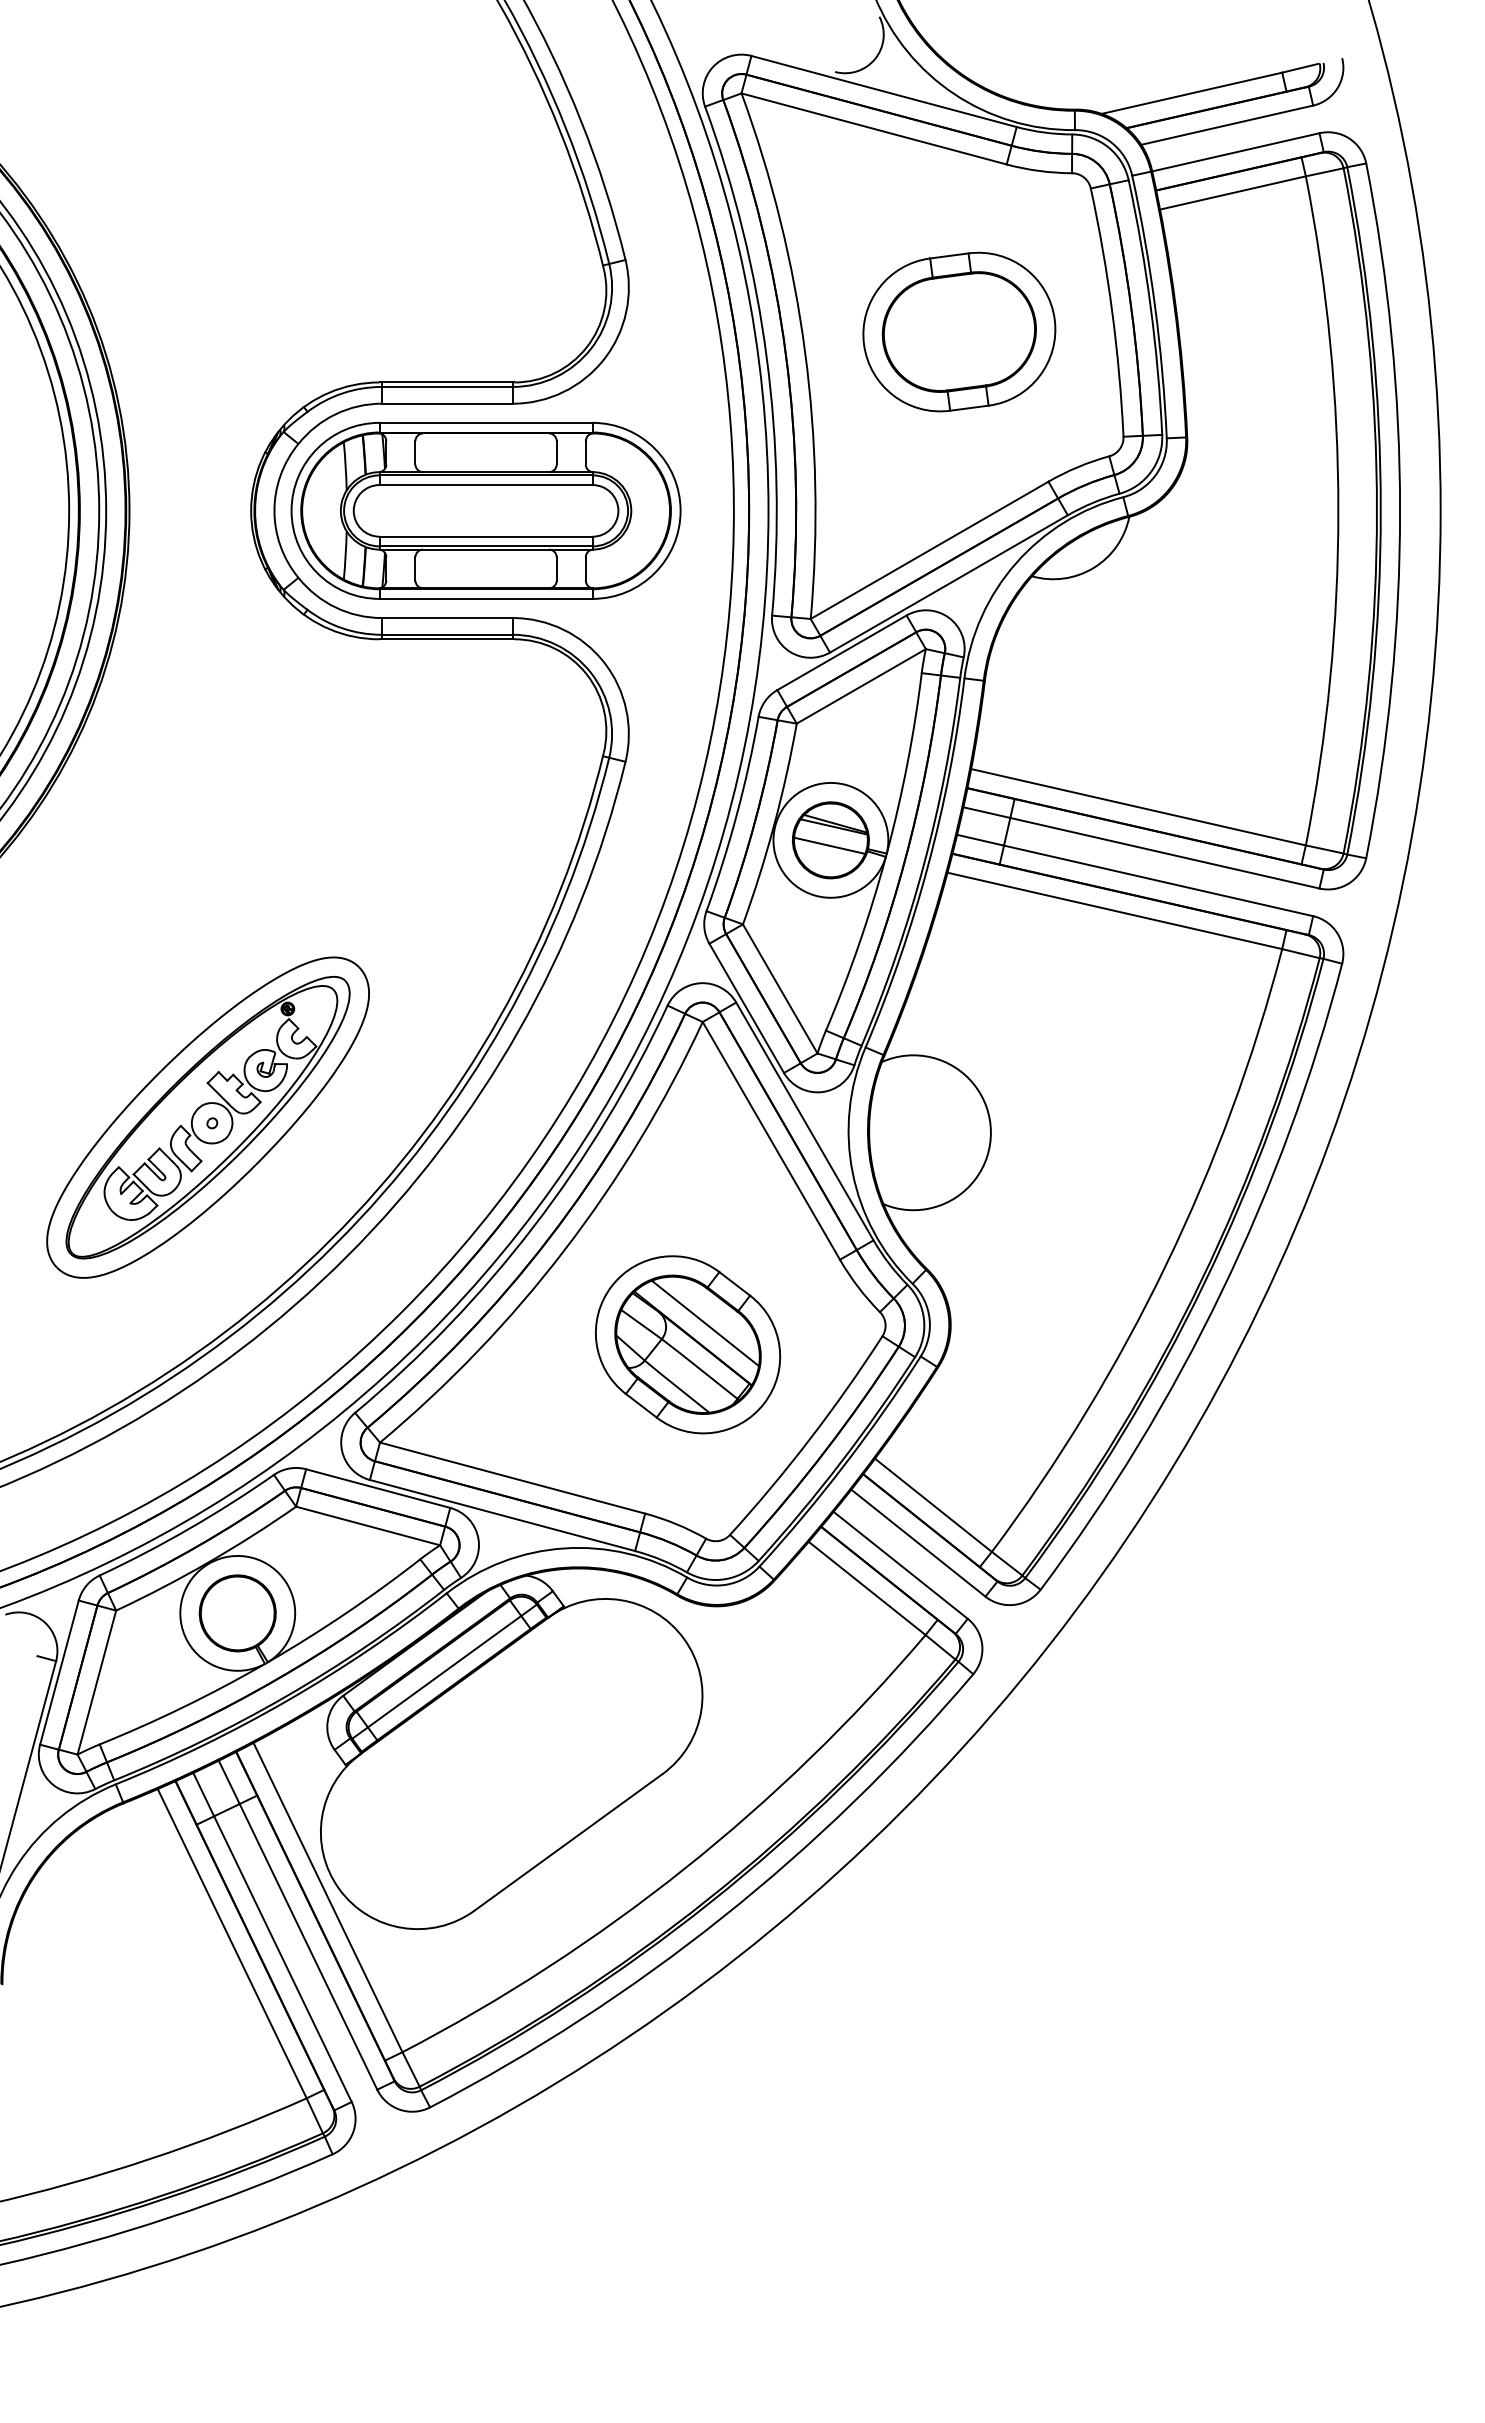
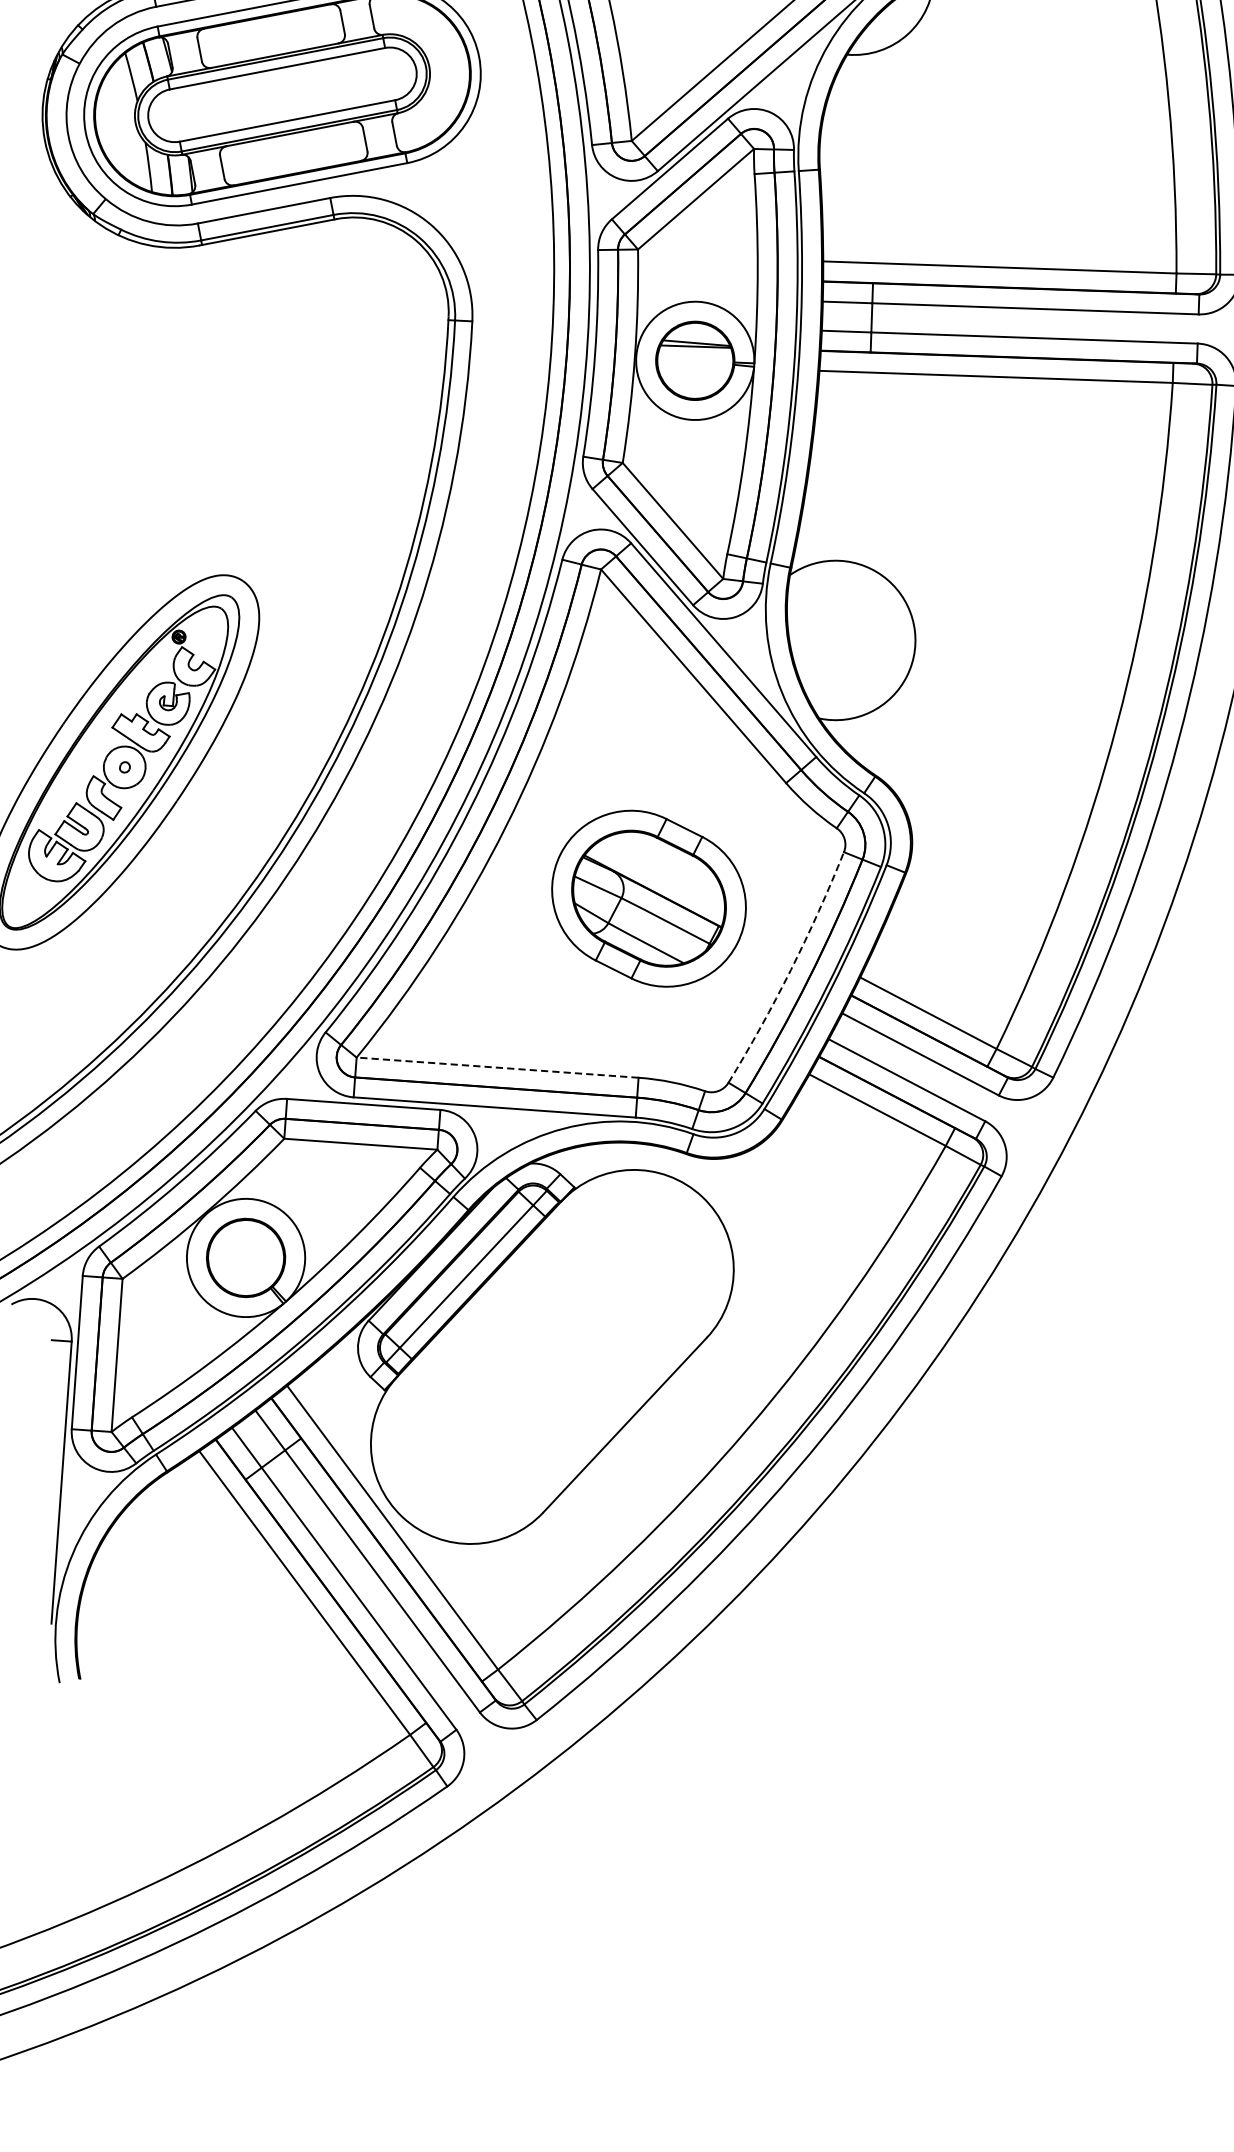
line: (829, 845) -> (694, 366), removed
line: (704, 1323) -> (661, 873), removed
arc: (810, 1438) -> (791, 969), solid -> dashed
line: (512, 1477) -> (497, 1067), solid -> dashed

